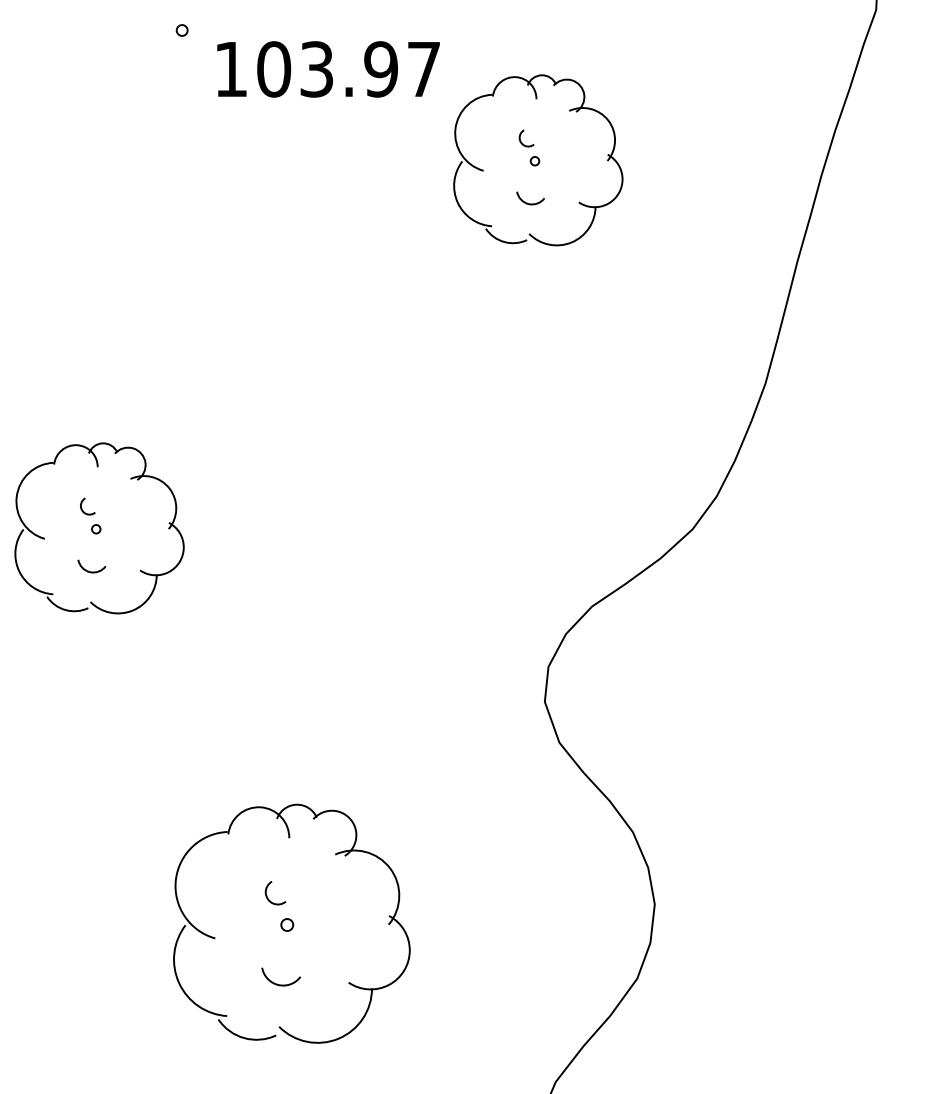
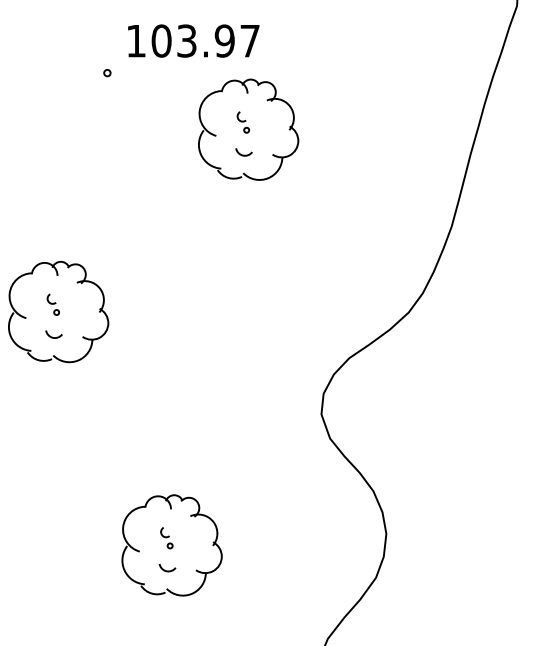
part: (182, 31) -> (107, 73), moved
part: (538, 159) -> (248, 129), moved
part: (290, 923) -> (171, 545), size x0.71

